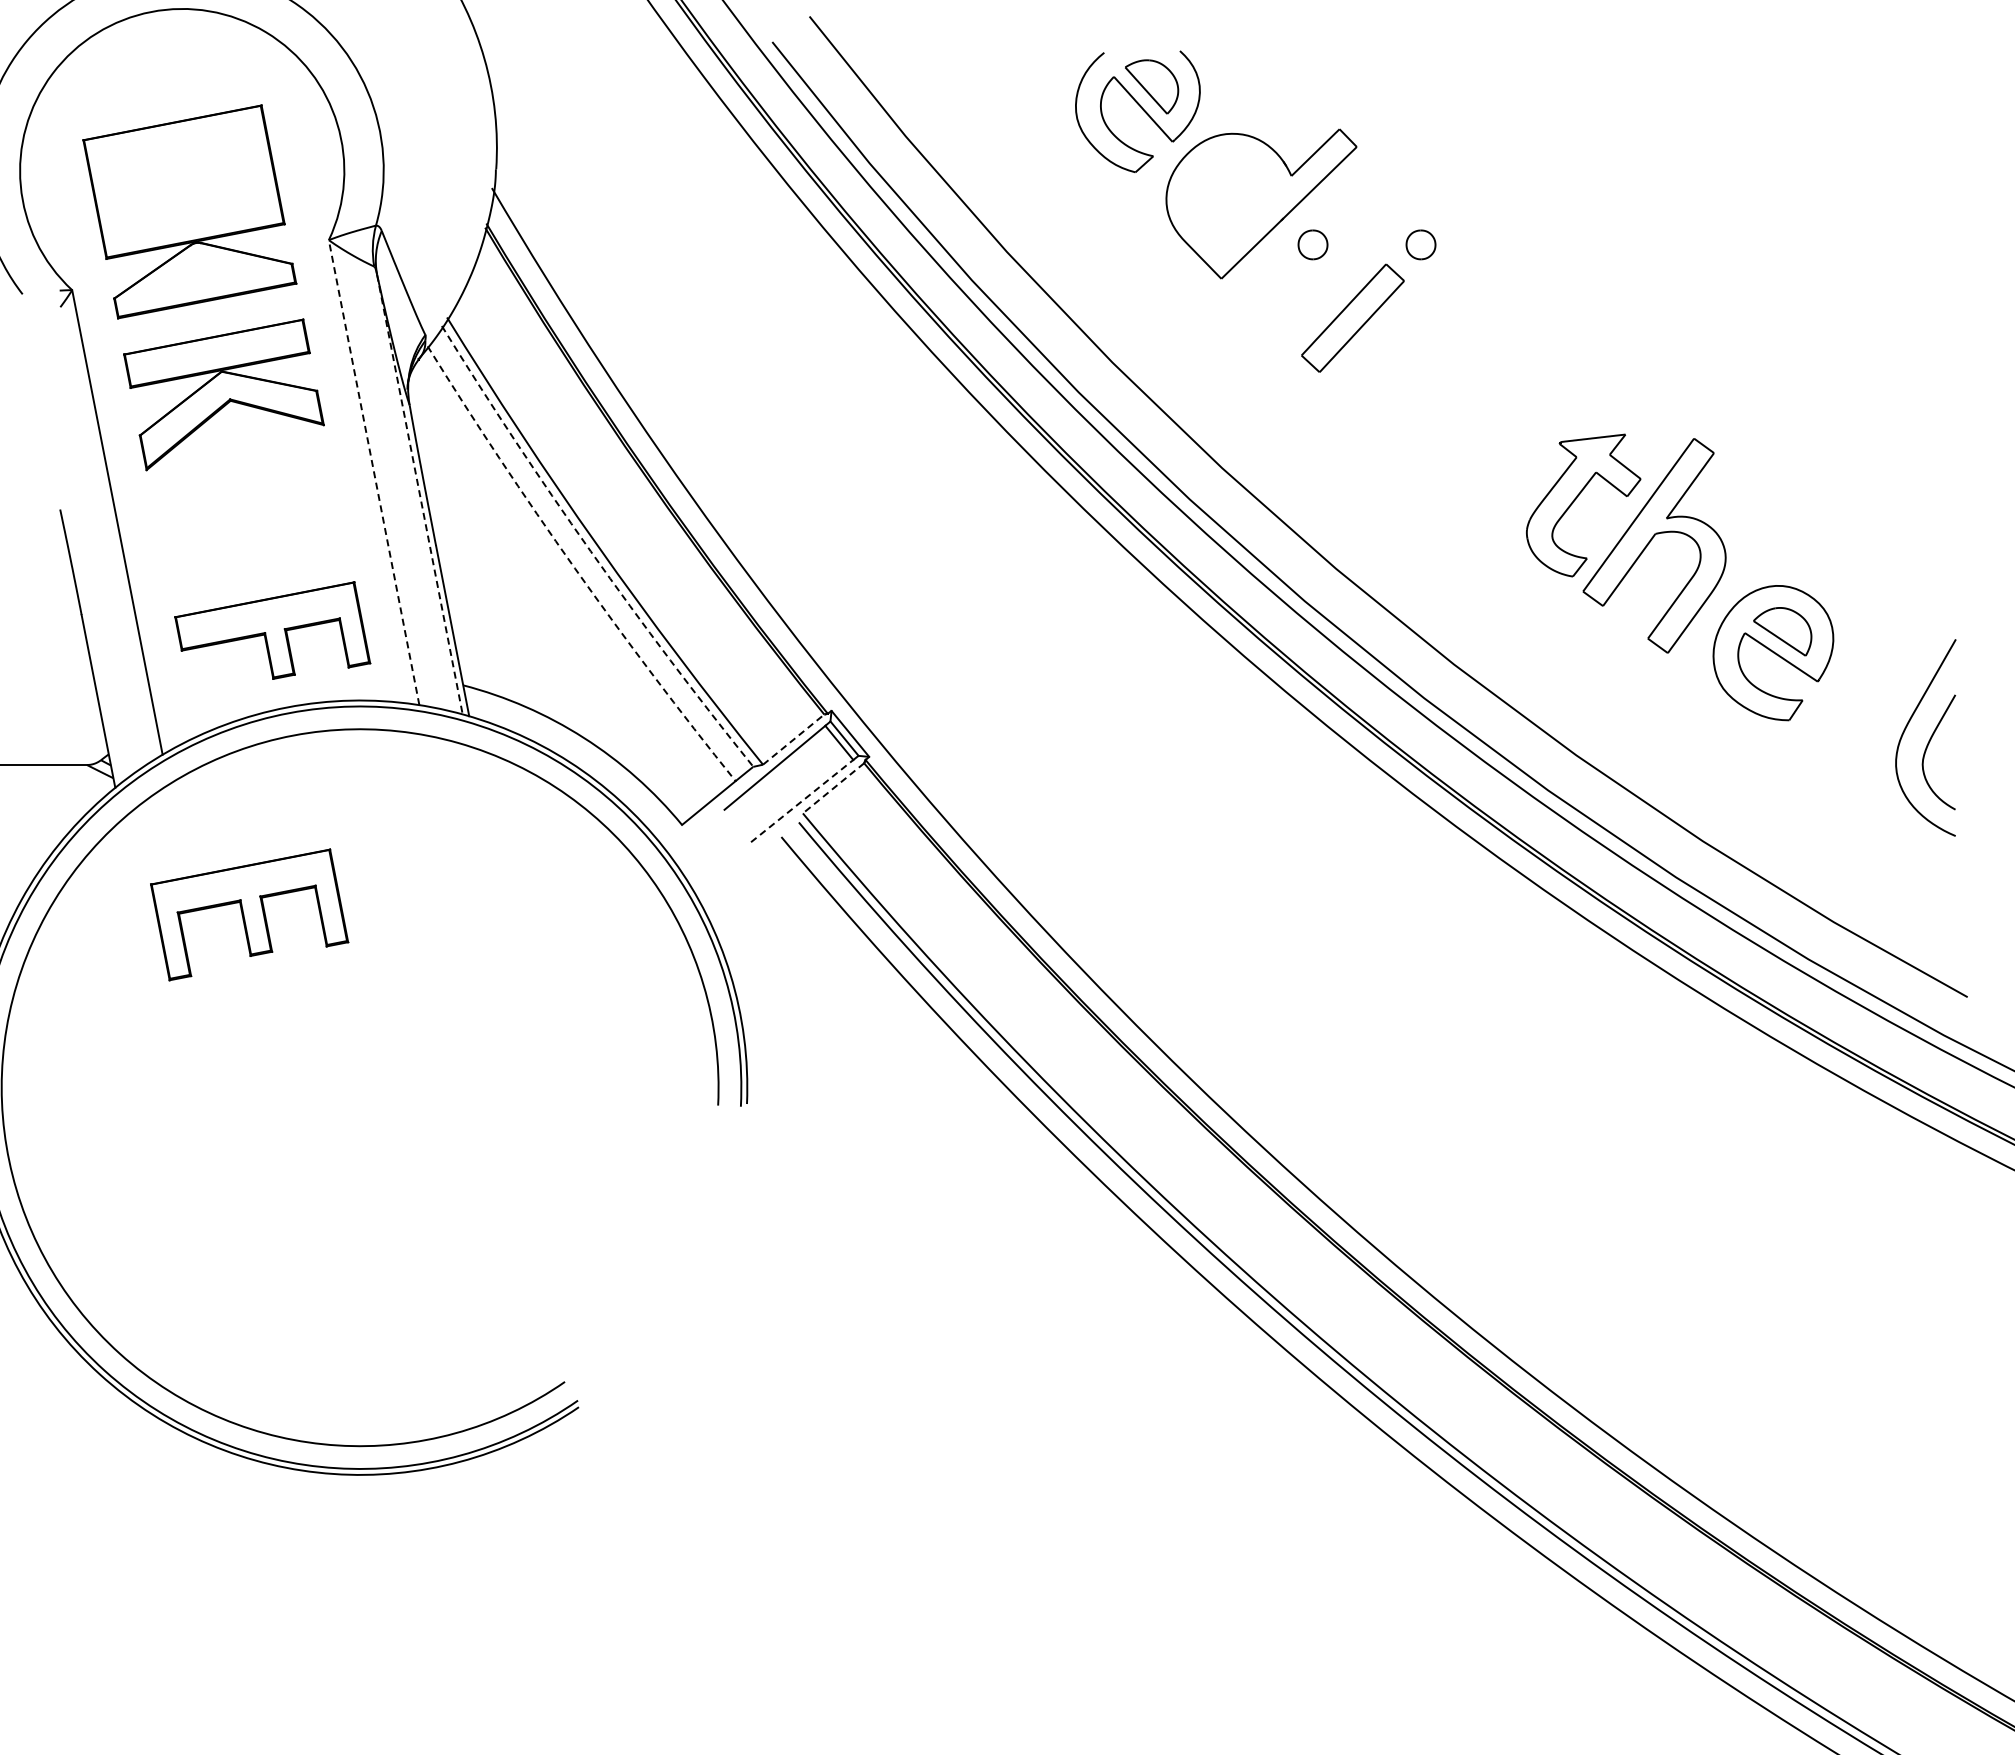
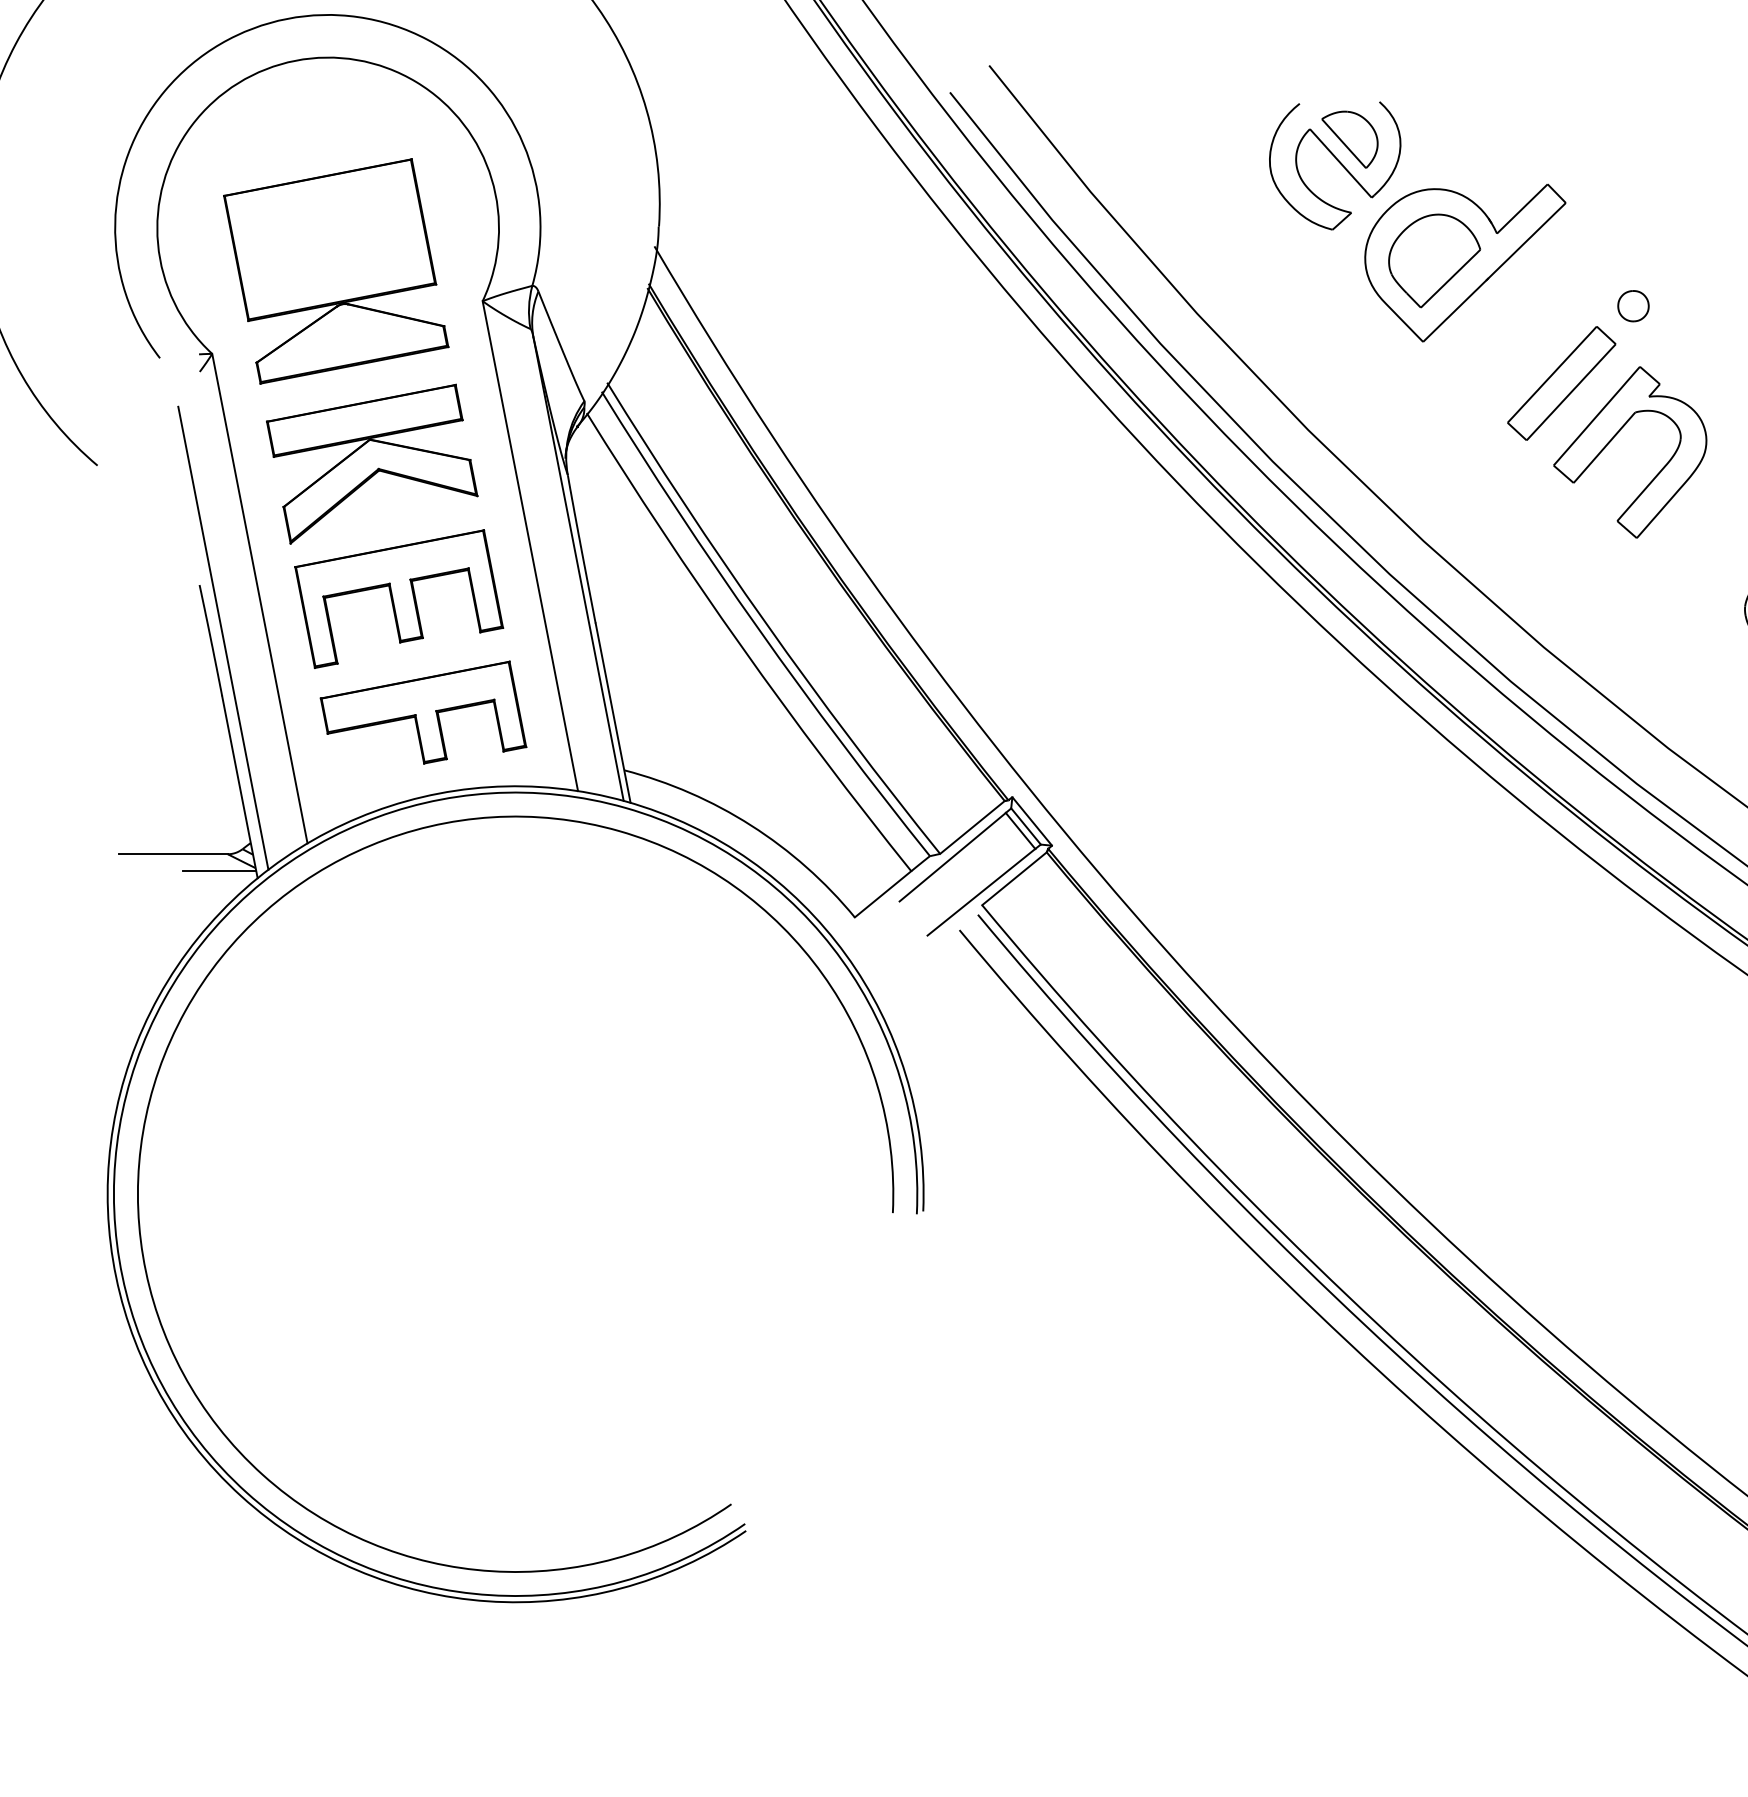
part: (1232, 201) -> (1434, 260), added
part: (1312, 244) -> (1519, 305), removed
part: (1403, 369) -> (1615, 437), added
line: (374, 472) -> (530, 546), dashed -> solid
line: (419, 494) -> (578, 569), dashed -> solid
arc: (590, 551) -> (758, 629), dashed -> solid
line: (82, 559) -> (223, 637), added
arc: (574, 568) -> (741, 647), dashed -> solid
line: (793, 739) -> (972, 827), dashed -> solid
line: (78, 781) -> (218, 871), added
line: (833, 788) -> (1014, 878), dashed -> solid
line: (802, 801) -> (981, 892), dashed -> solid
part: (249, 914) -> (399, 598), moved

